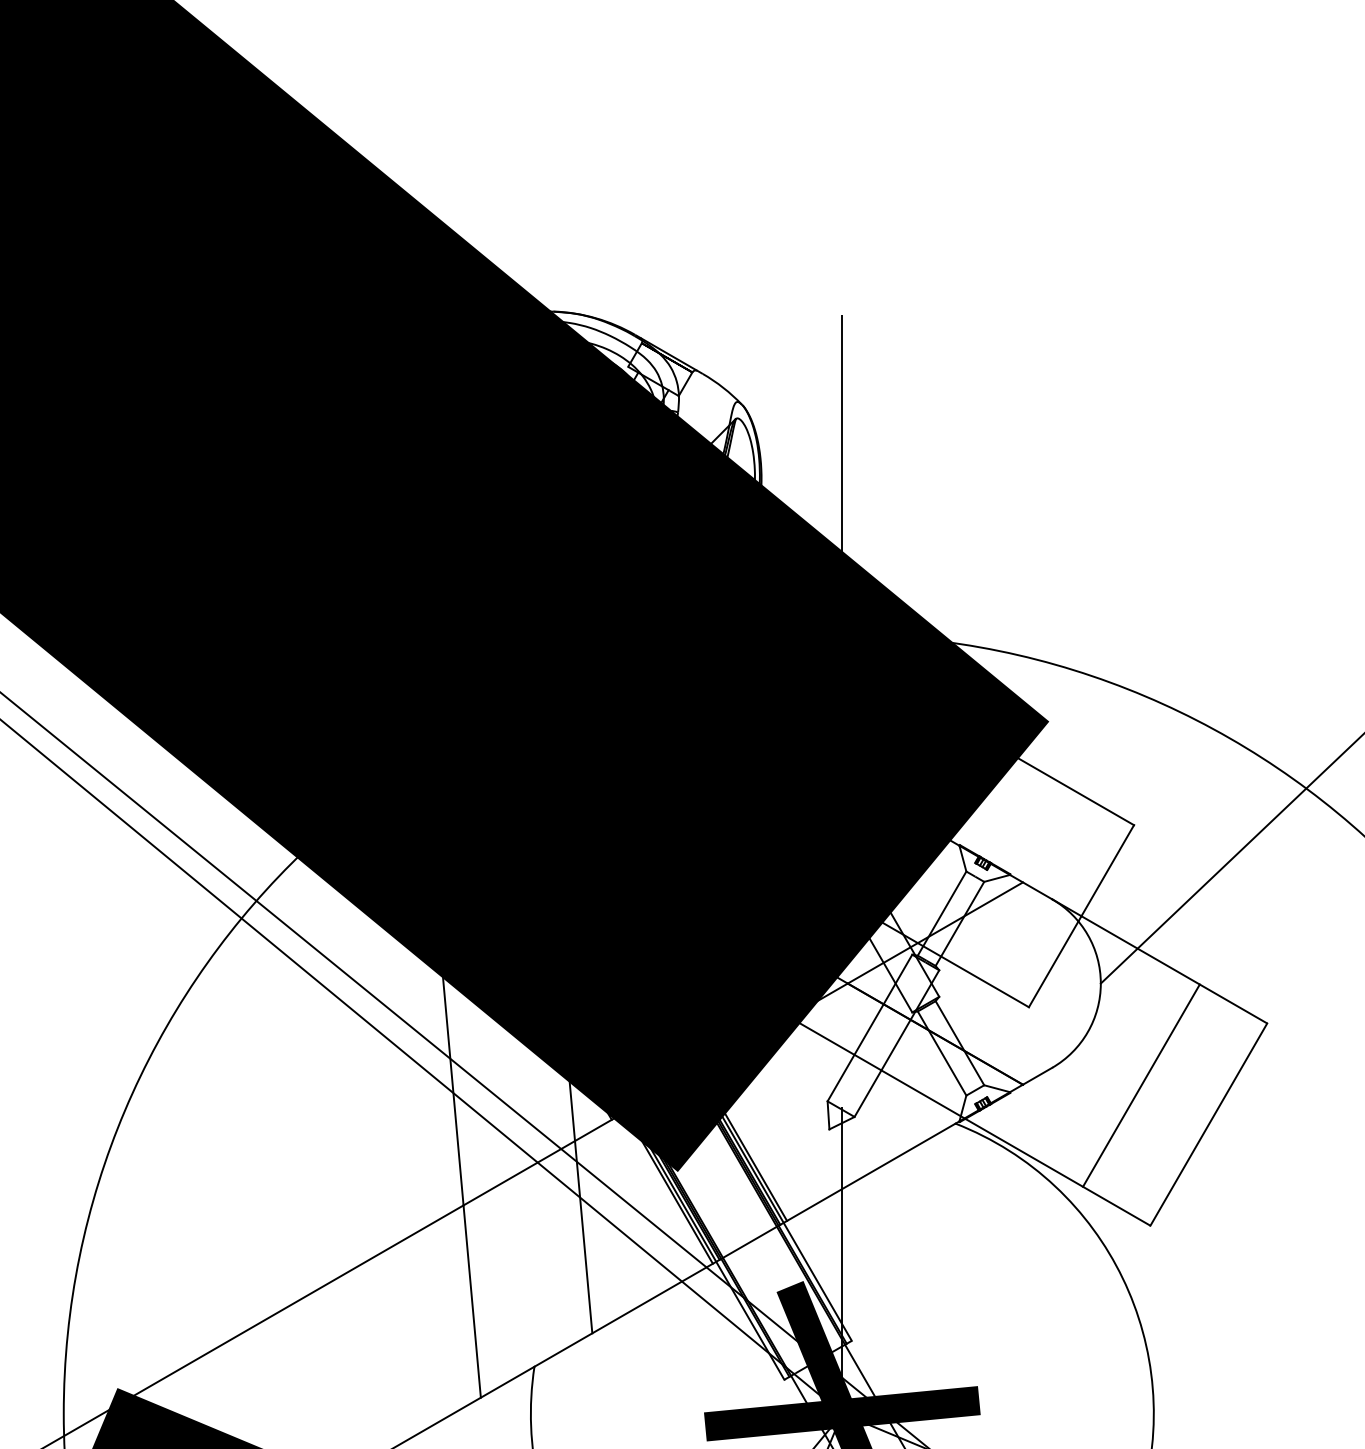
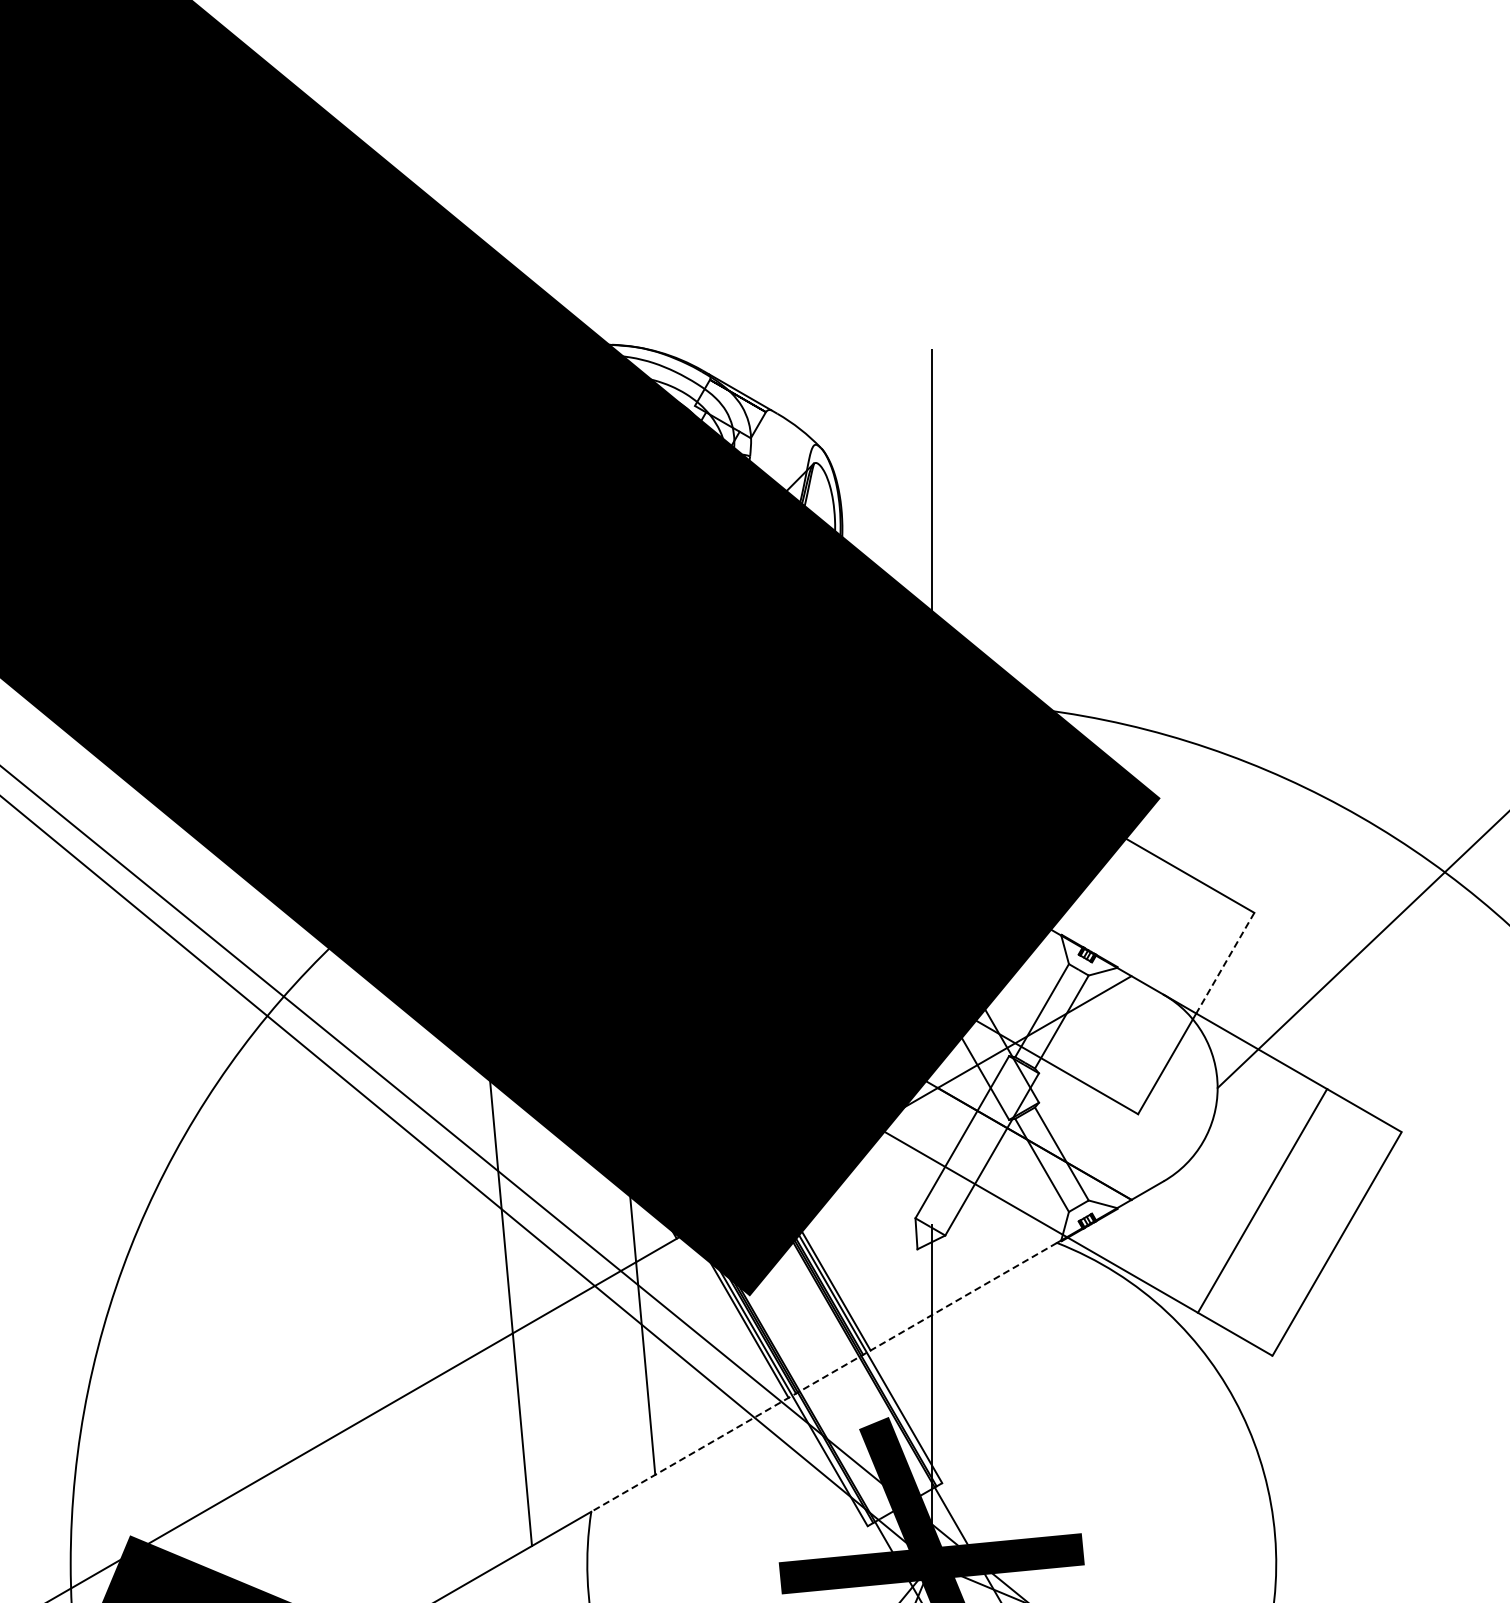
line: (1107, 870) -> (1225, 963), solid -> dashed
line: (745, 1245) -> (824, 1377), solid -> dashed

